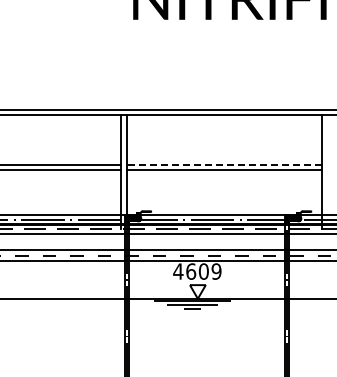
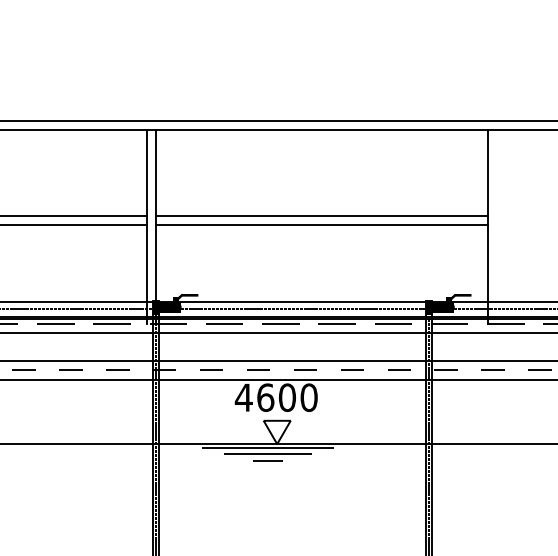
line: (223, 165) -> (320, 216), dashed -> solid
text: (216, 271) -> (308, 397), 4609 -> 4600

